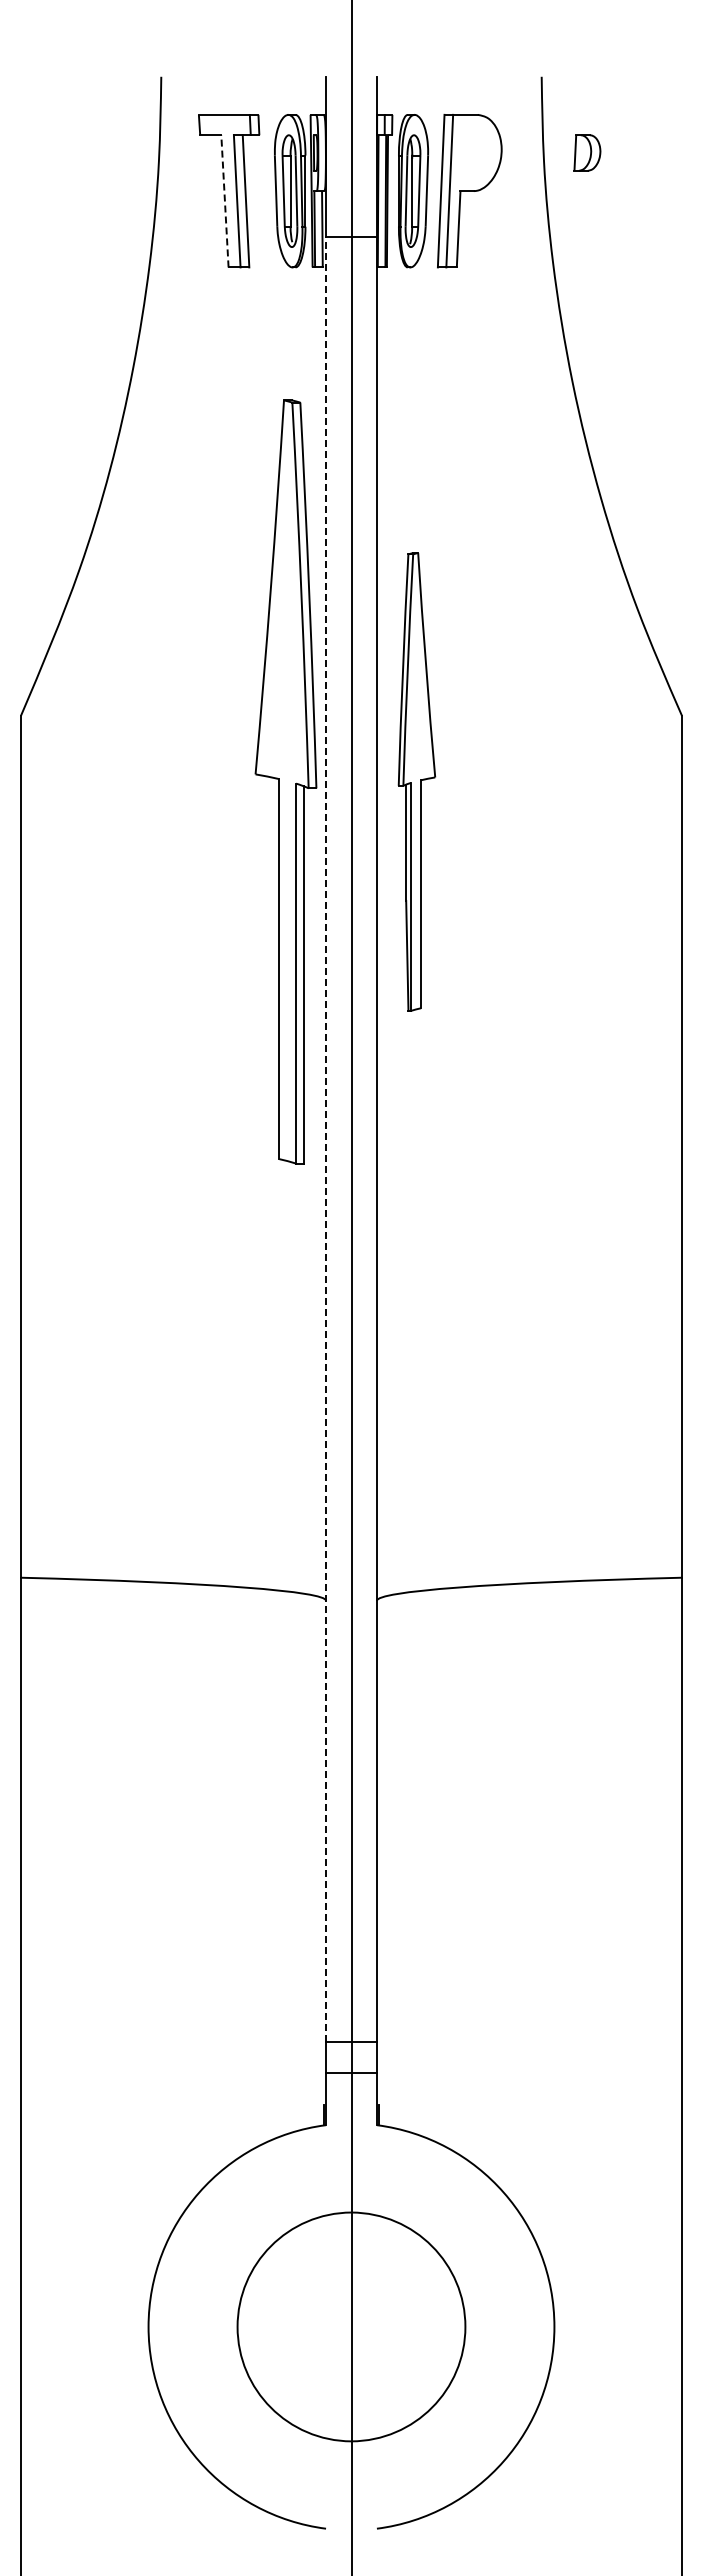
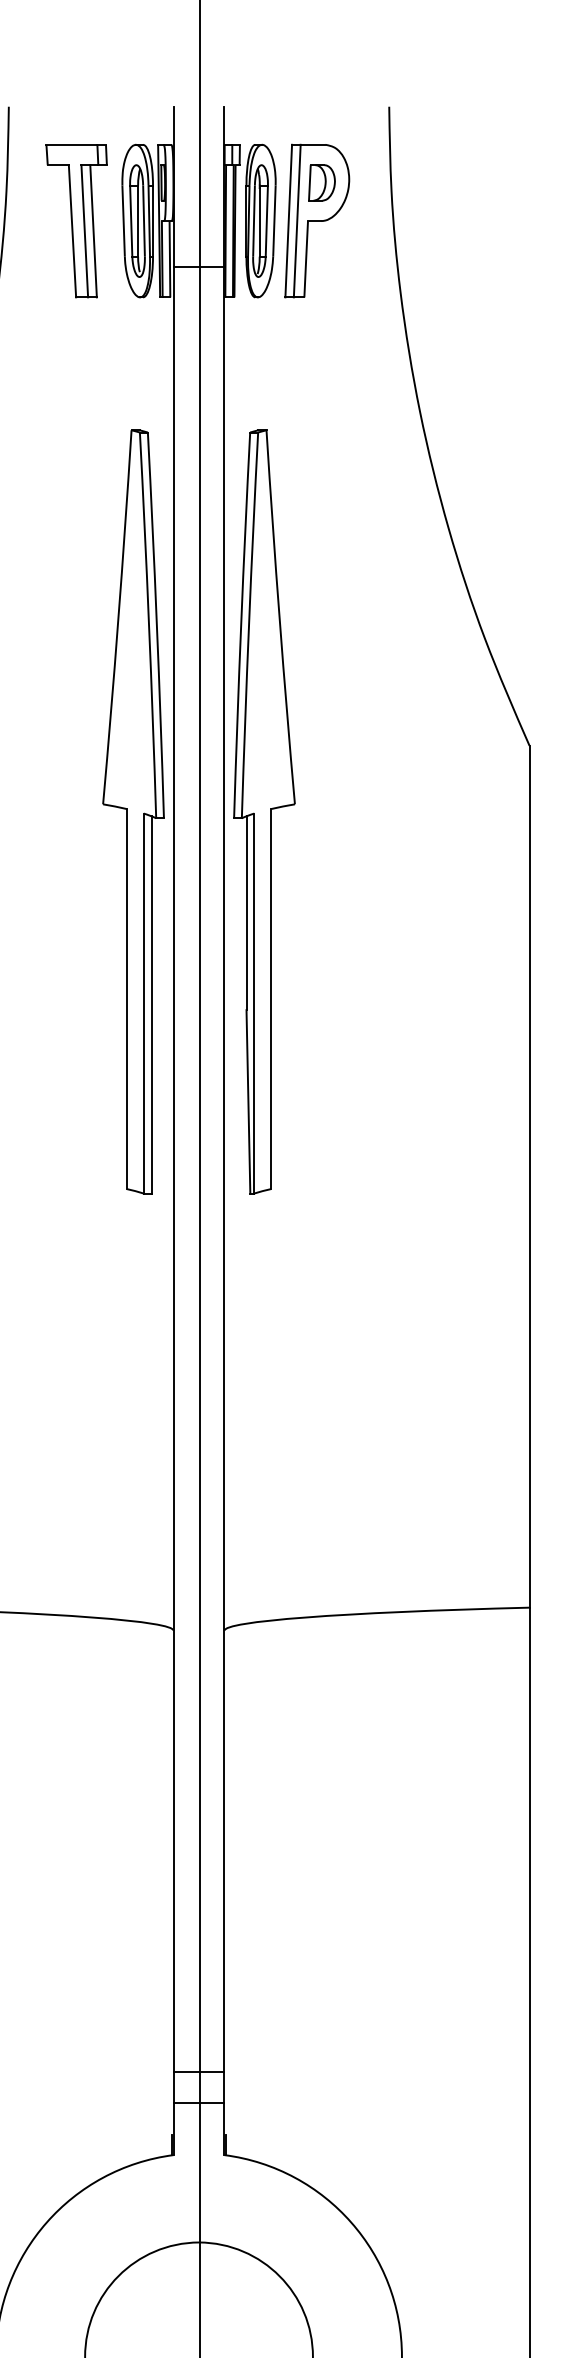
part: (587, 152) -> (322, 182), moved
line: (224, 200) -> (72, 230), dashed -> solid
part: (416, 781) -> (264, 811), size x1.67
line: (326, 1139) -> (174, 1169), dashed -> solid

